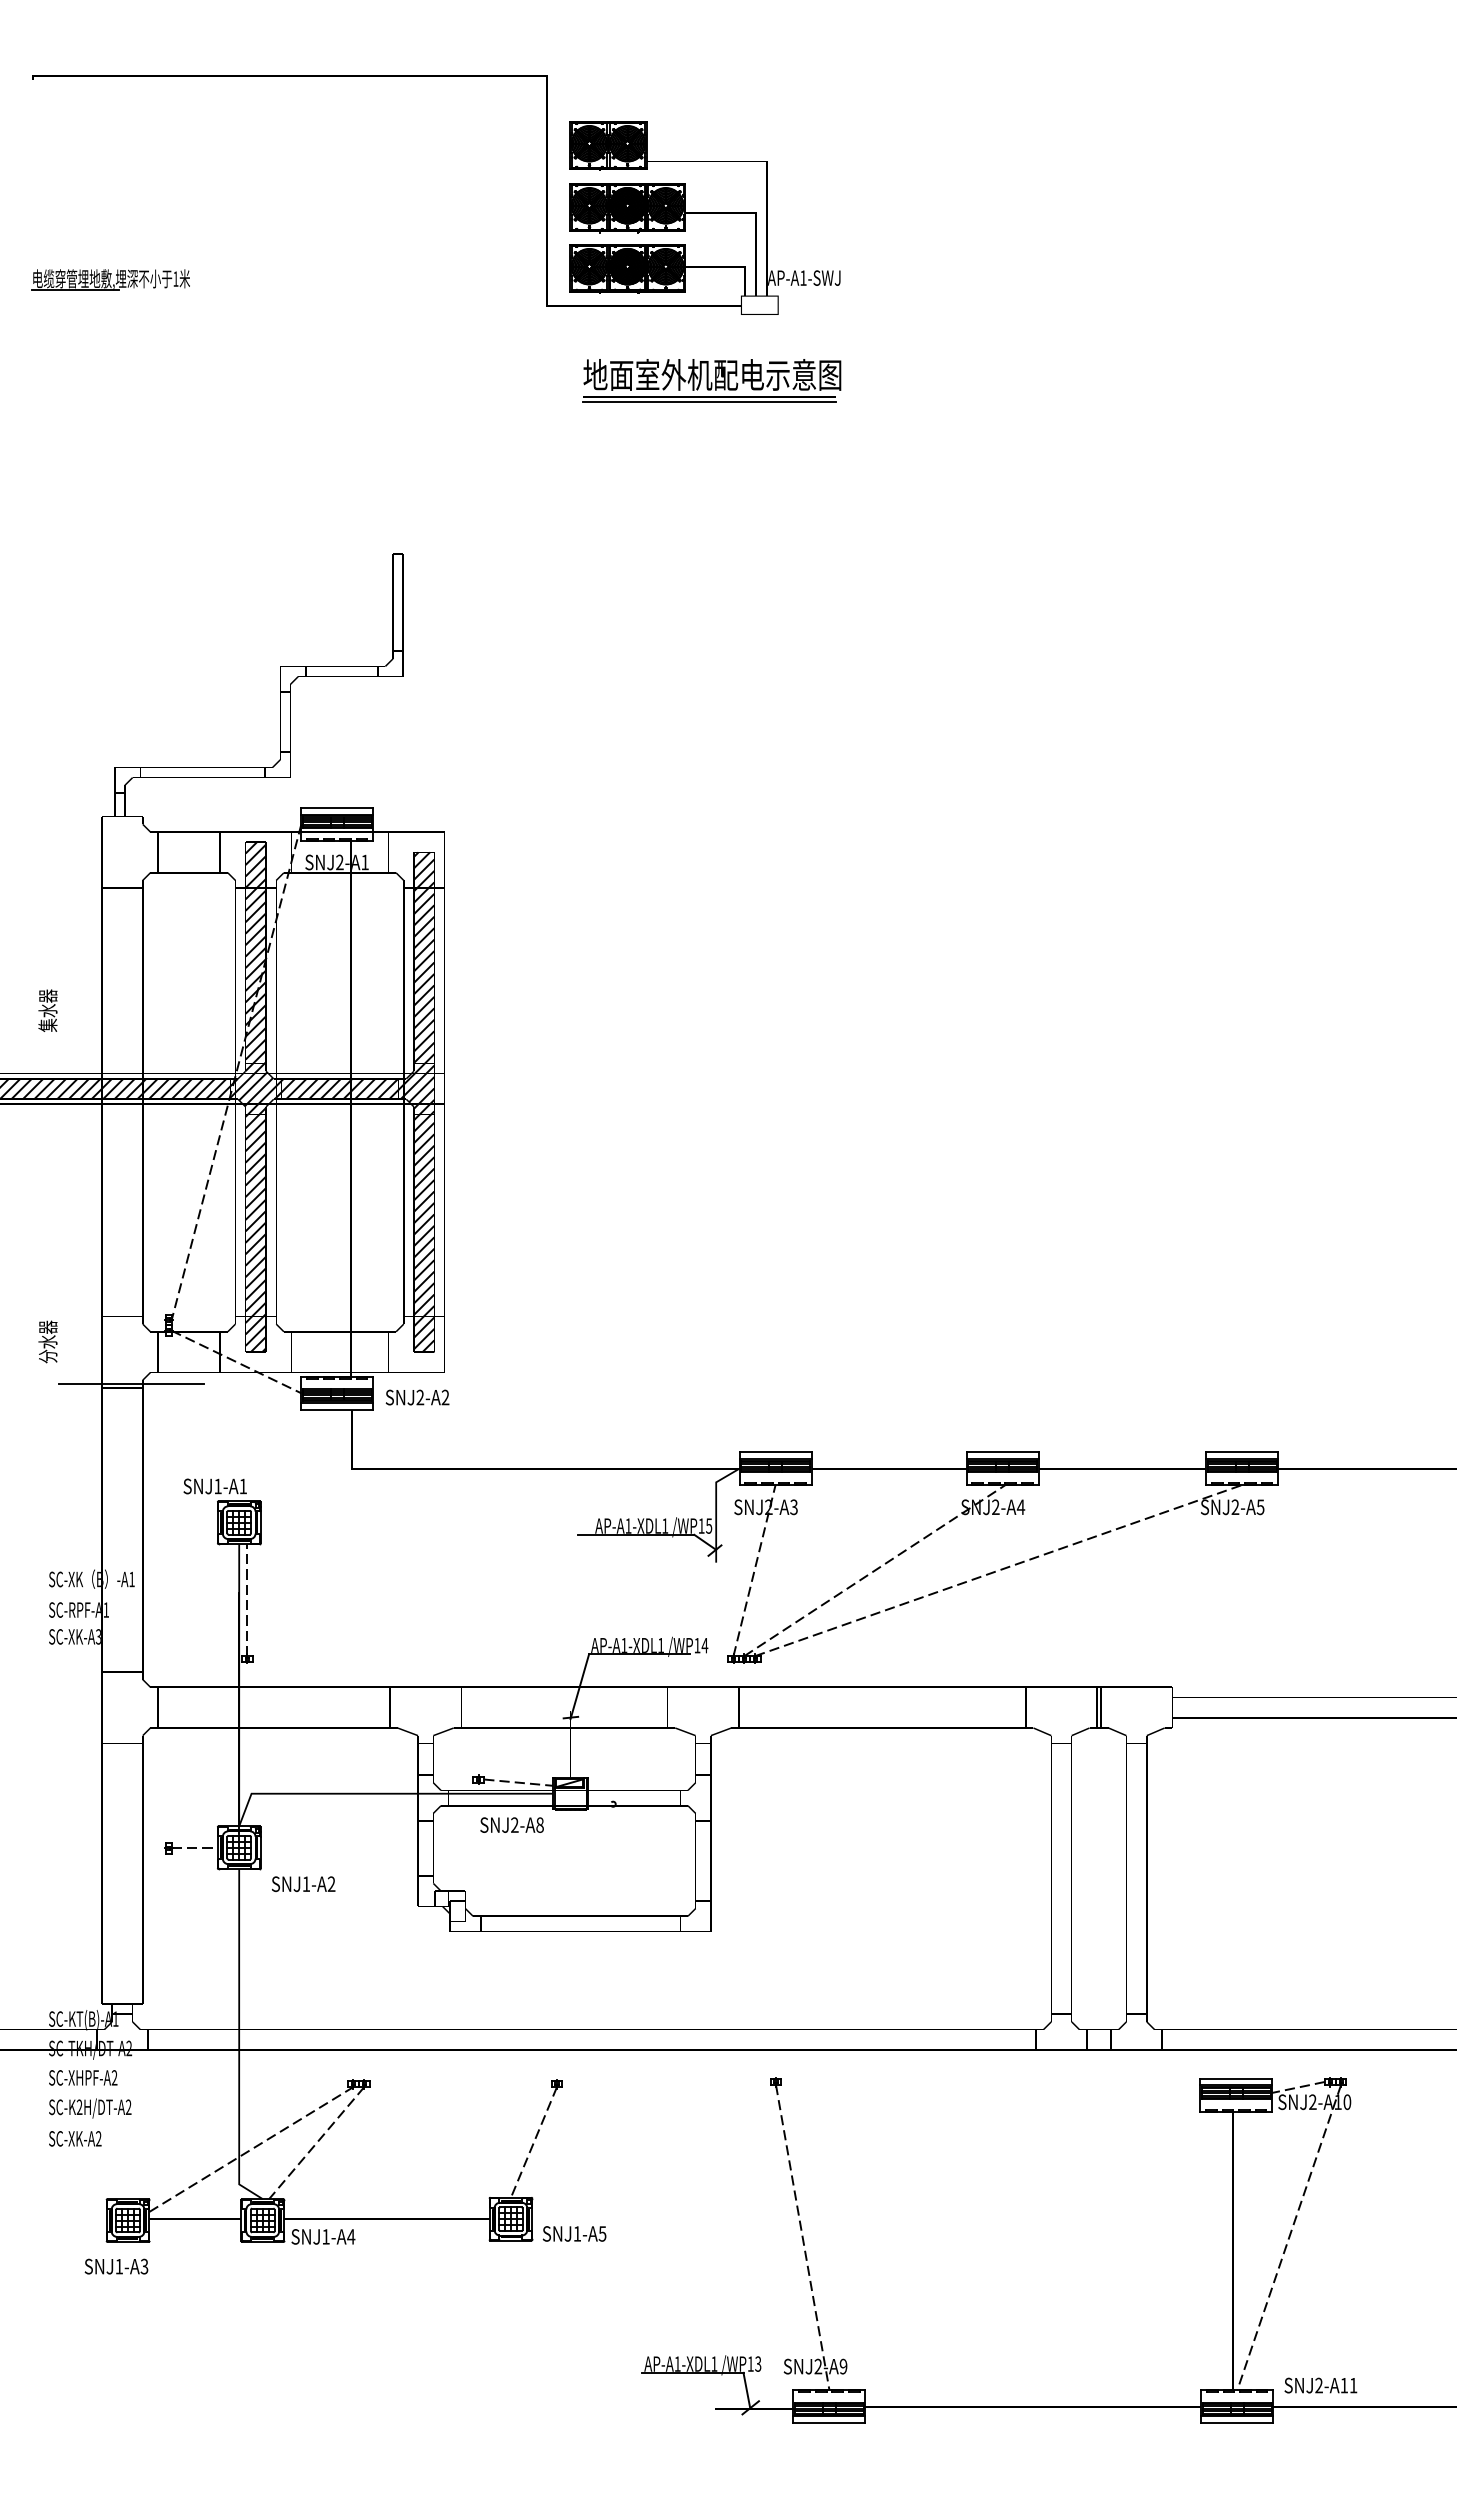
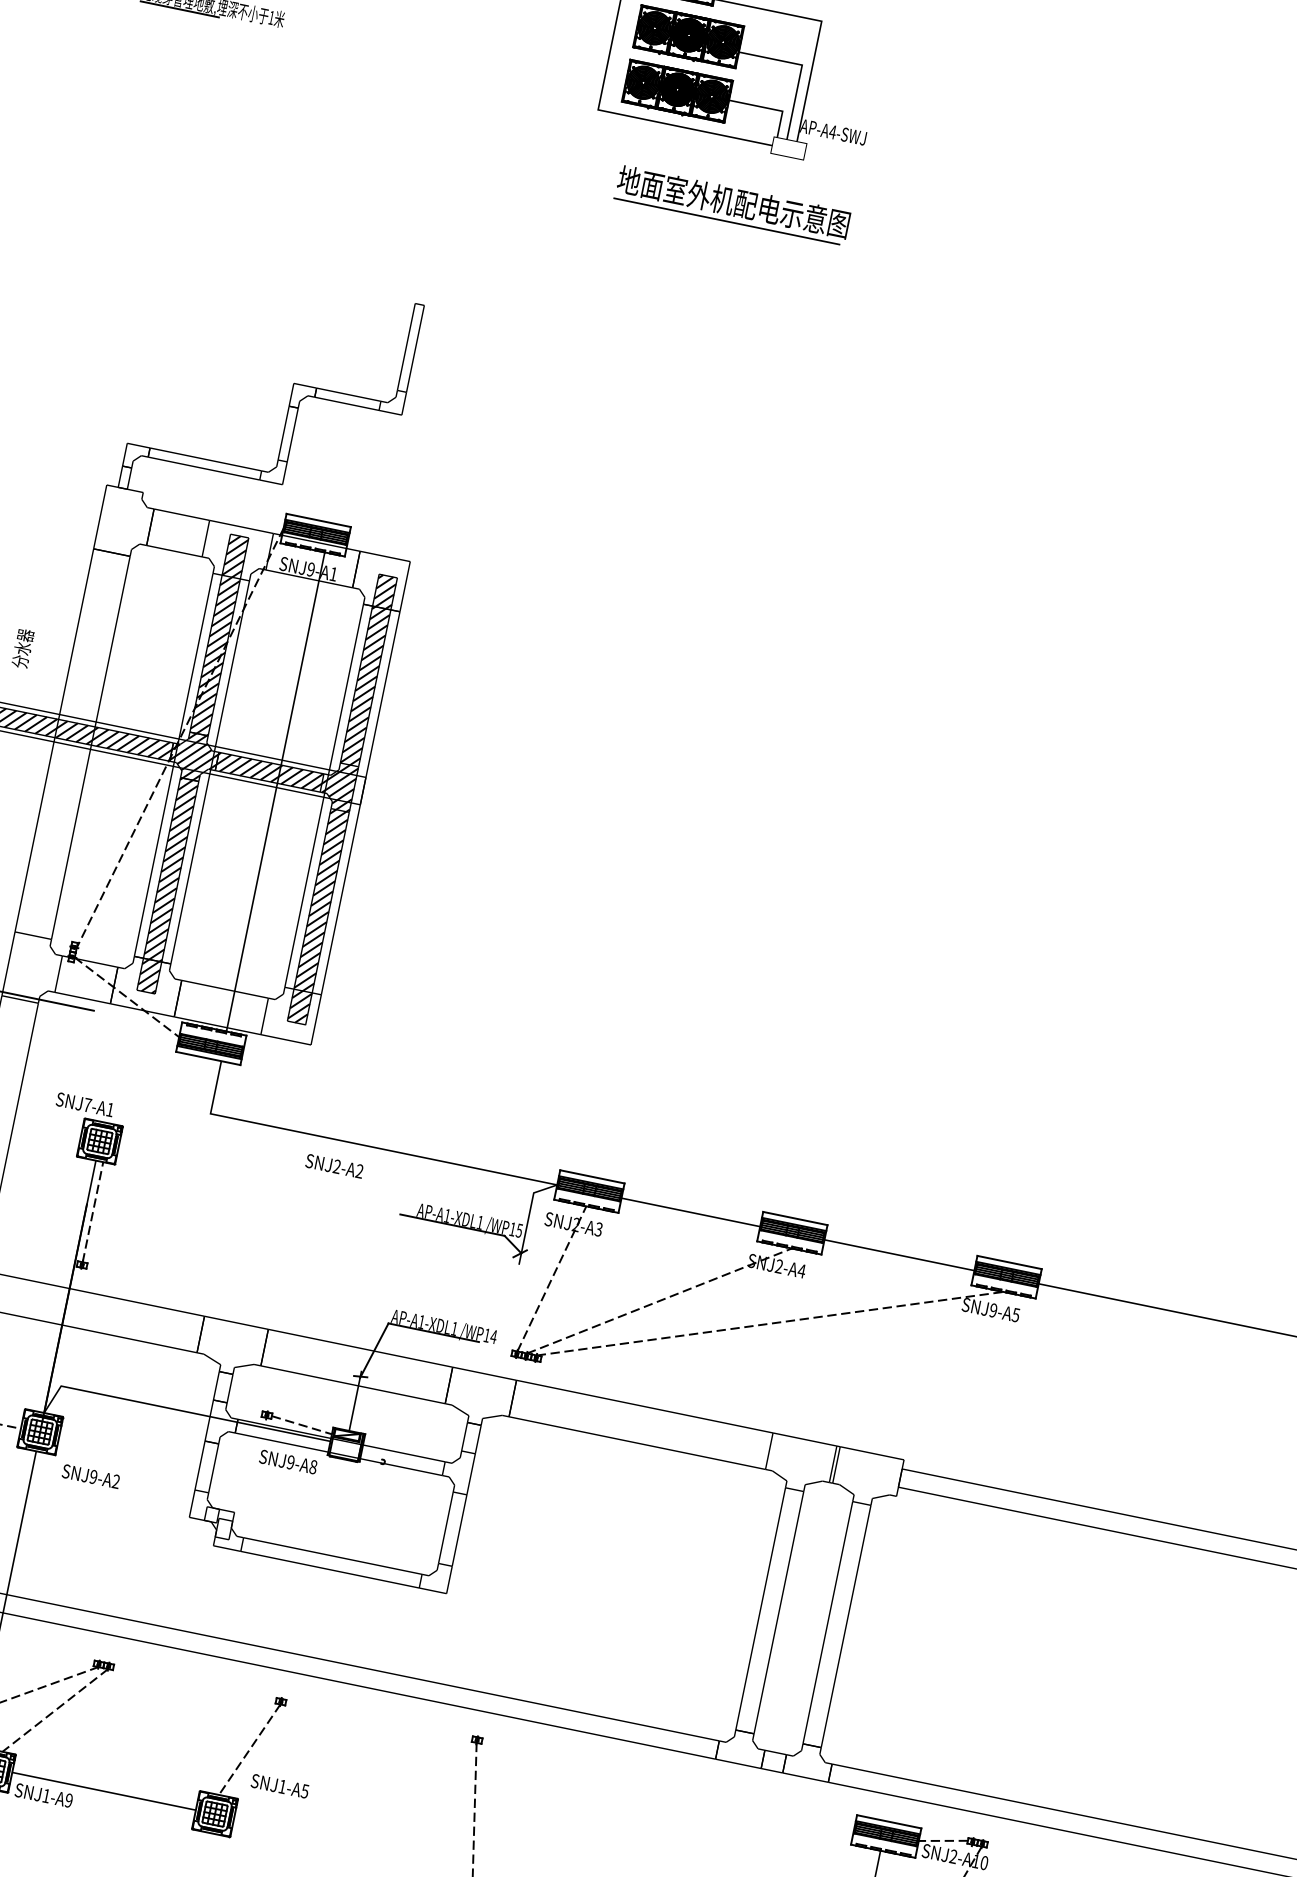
text: (802, 277) -> (832, 131), AP-A1-SWJ -> AP-A4-SWJ
line: (709, 401) -> (726, 225), removed
text: (339, 862) -> (310, 569), SNJ2-A1 -> SNJ9-A1
text: (47, 1025) -> (19, 661), 集水器 -> 分水器
text: (417, 1397) -> (334, 1166), moved
text: (217, 1486) -> (87, 1105), SNJ1-A1 -> SNJ7-A1
text: (1235, 1507) -> (993, 1310), SNJ2-A5 -> SNJ9-A5
text: (514, 1825) -> (290, 1462), SNJ2-A8 -> SNJ9-A8
text: (306, 1884) -> (93, 1477), SNJ1-A2 -> SNJ9-A2
text: (574, 2233) -> (280, 1785), moved
text: (351, 2236) -> (69, 1800), SNJ1-A4 -> SNJ1-A9

